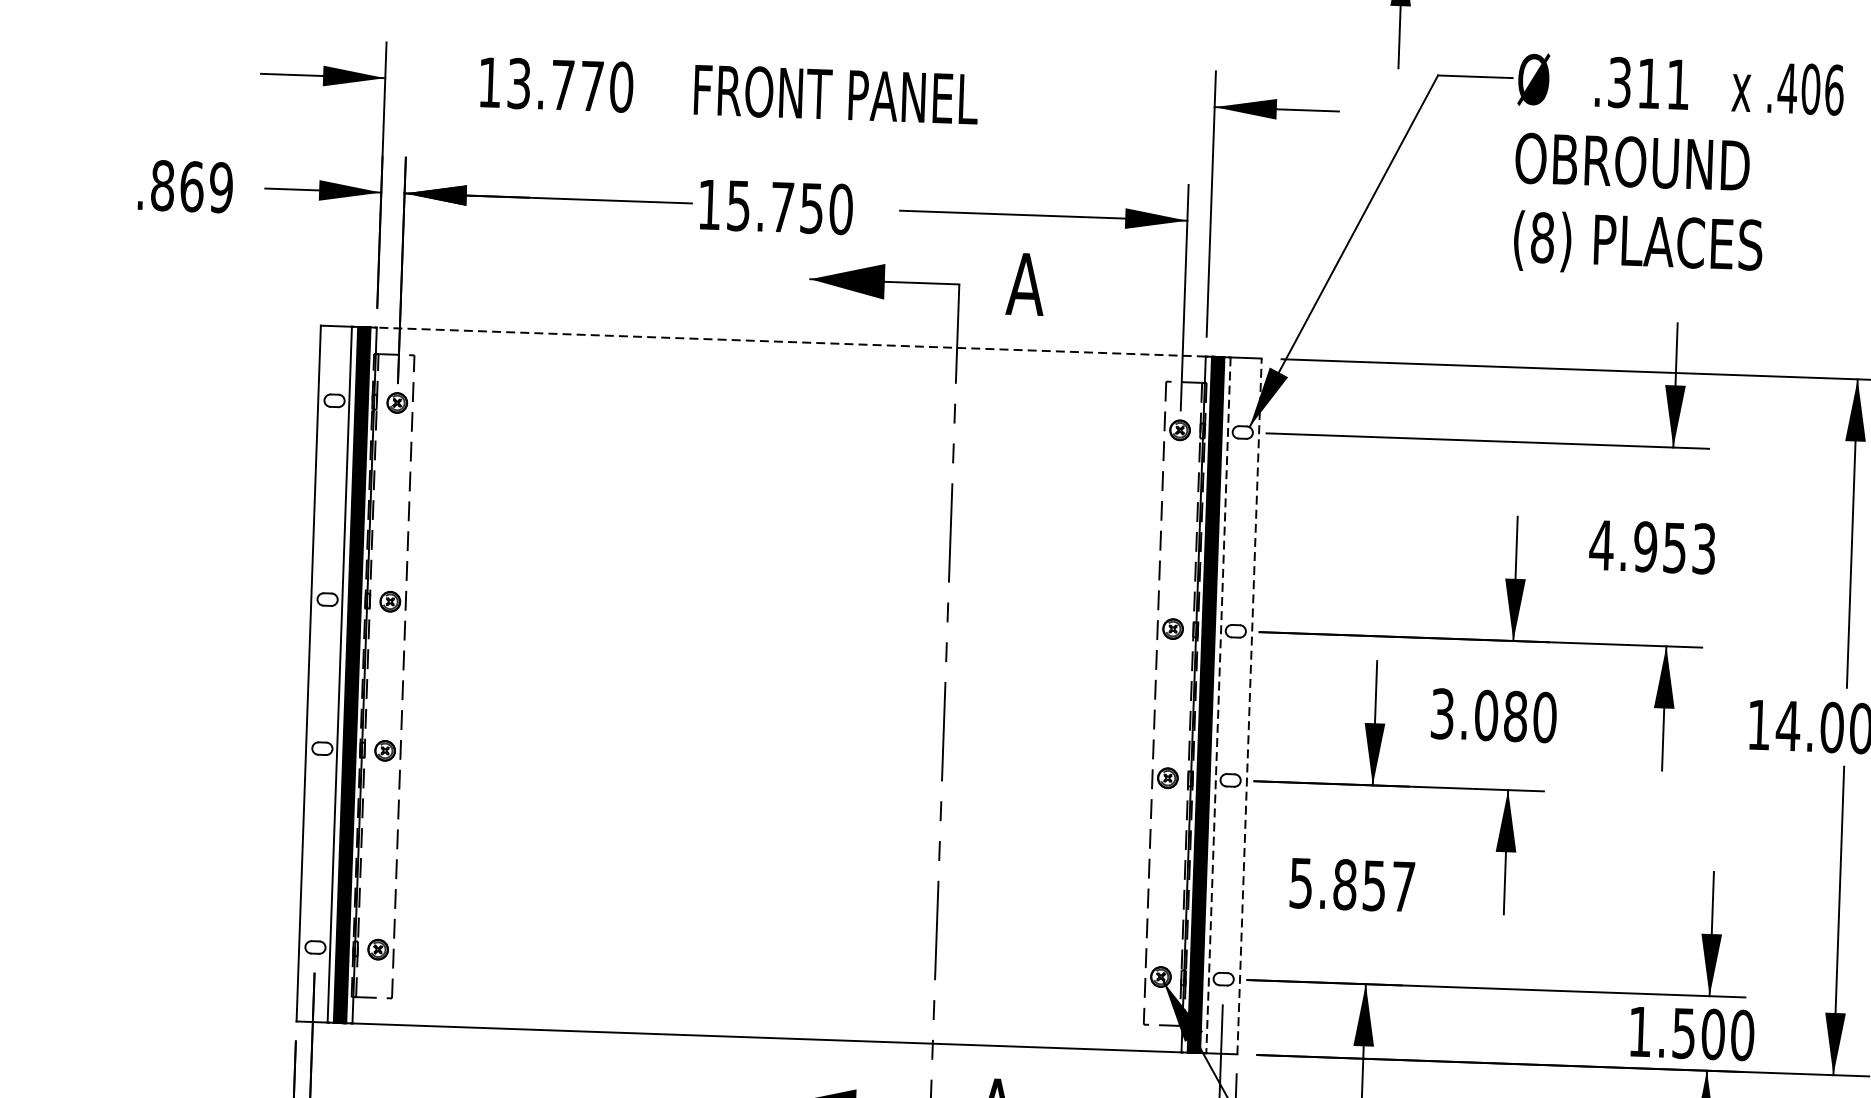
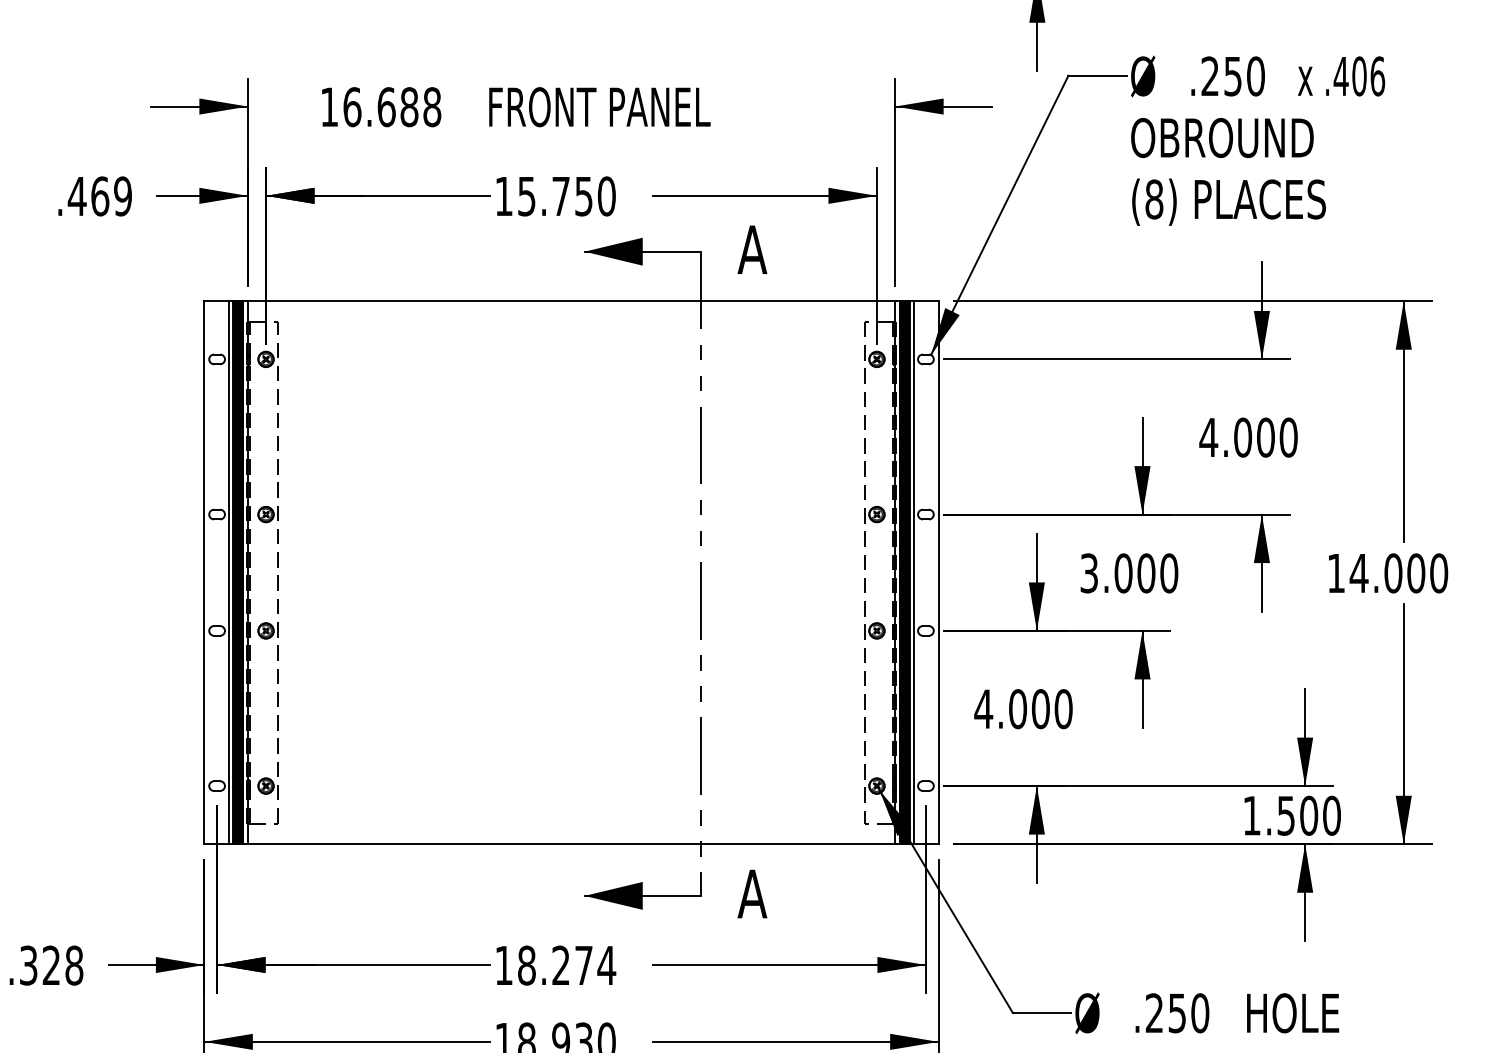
text: (1648, 83) -> (1232, 76), .311 -> .250
text: (570, 85) -> (392, 107), 13.770 -> 16.688
text: (161, 185) -> (76, 196), .869 -> .469
line: (791, 342) -> (571, 301), dashed -> solid
text: (1674, 547) -> (1265, 437), 4.953 -> 4.000
line: (1218, 705) -> (914, 572), dashed -> solid
line: (1249, 706) -> (938, 572), dashed -> solid
text: (1515, 716) -> (1146, 573), 3.080 -> 3.000
text: (1352, 885) -> (1023, 709), 5.857 -> 4.000

